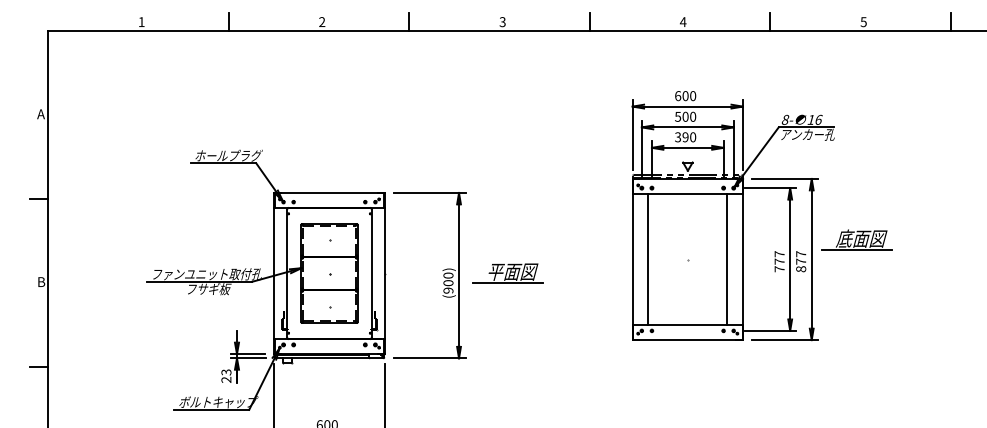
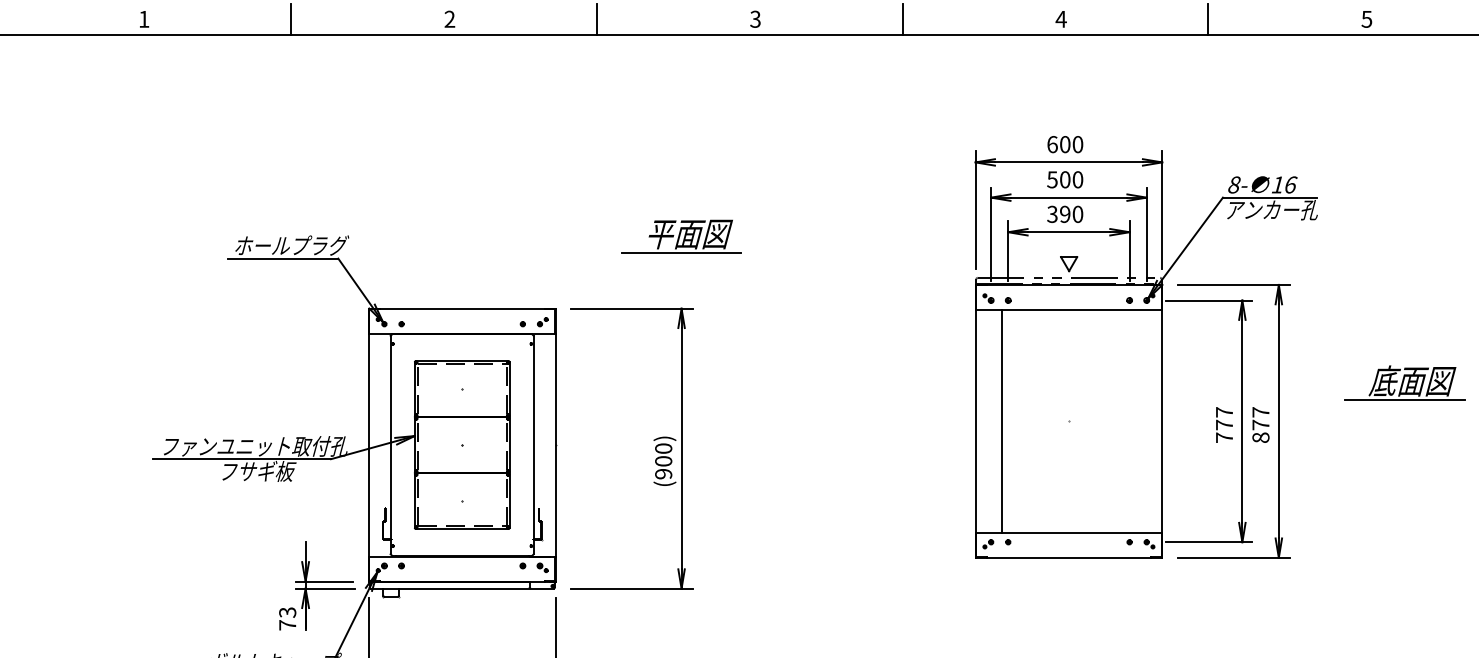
part: (856, 239) -> (1403, 382), moved
line: (727, 259) -> (1136, 421), removed
part: (507, 273) -> (680, 236), moved
text: (226, 379) -> (287, 624), 23 -> 73

